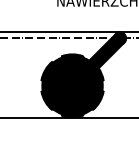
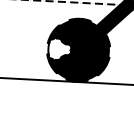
fill: (53, 85) -> (59, 48), removed

